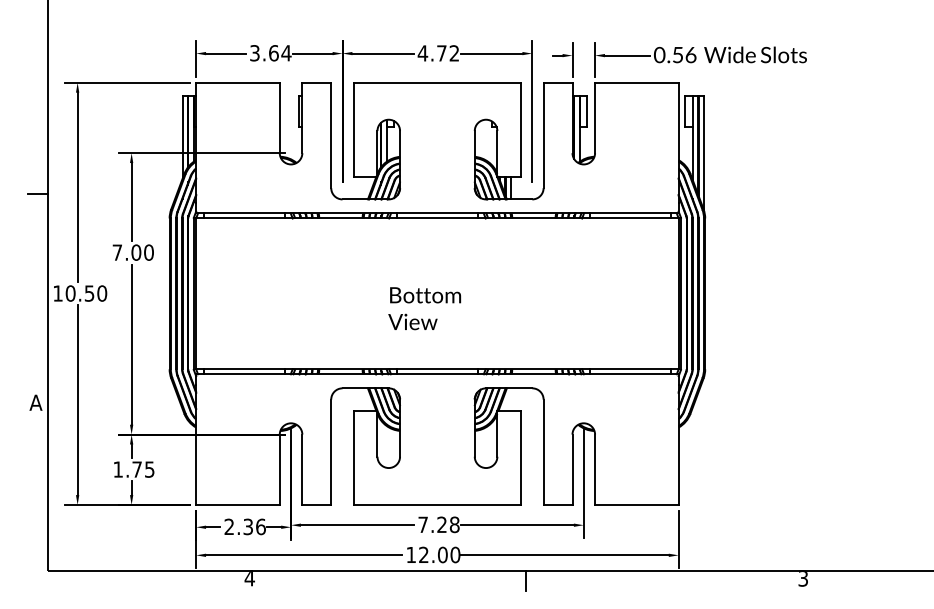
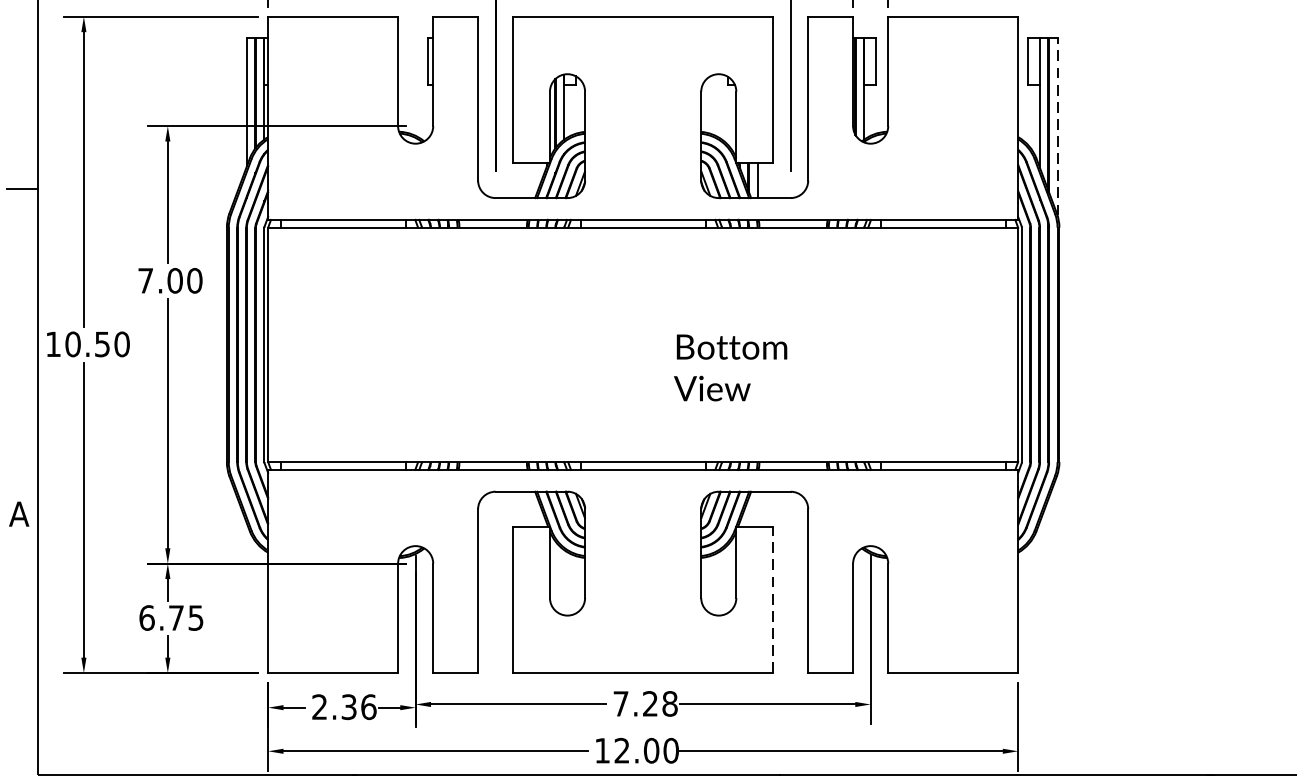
line: (704, 153) -> (1058, 126), solid -> dashed
text: (424, 308) -> (730, 367), moved
line: (521, 457) -> (773, 599), solid -> dashed
text: (118, 469) -> (147, 617), 1.75 -> 6.75

